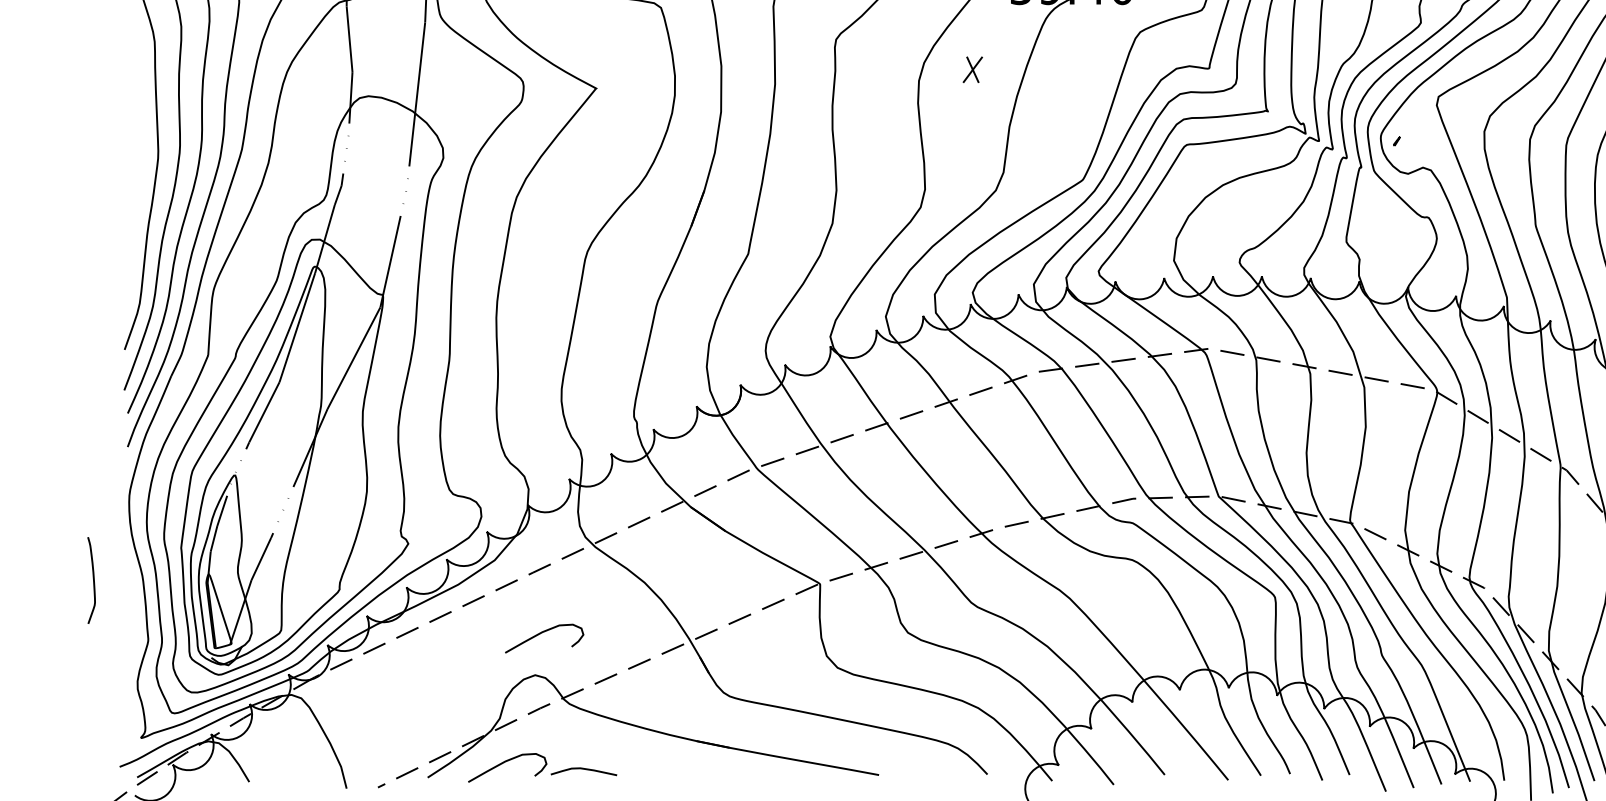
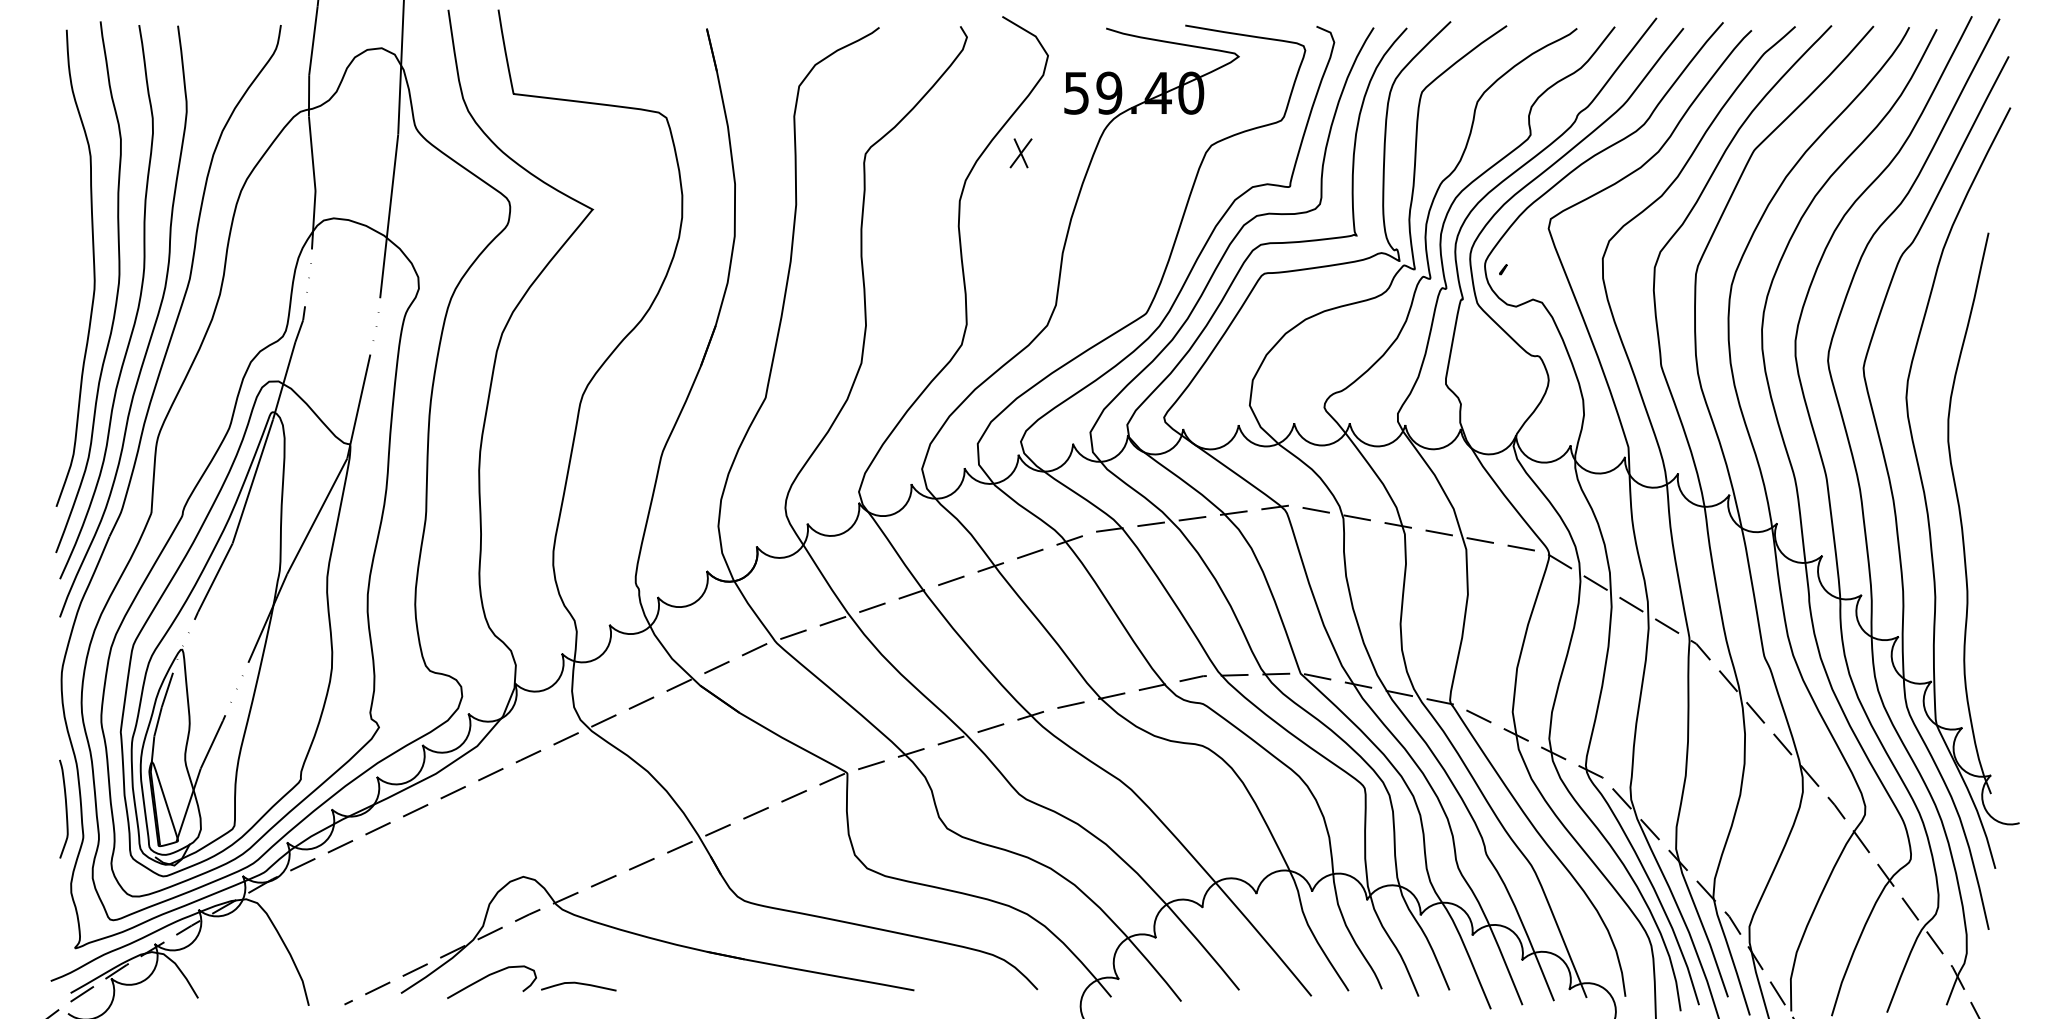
part: (972, 69) -> (1020, 153), moved
curve: (93, 579) -> (65, 808), moved
curve: (540, 634) -> (529, 830), removed

